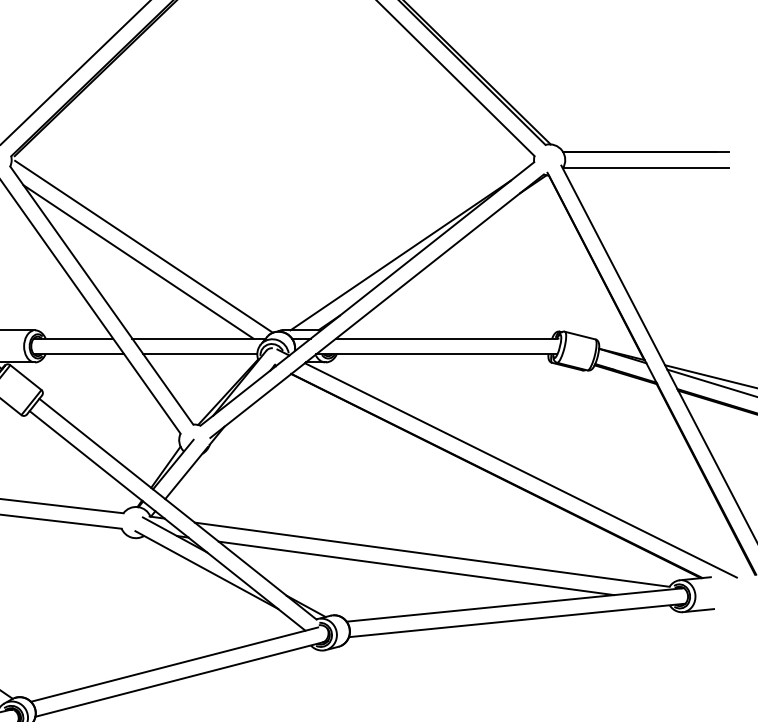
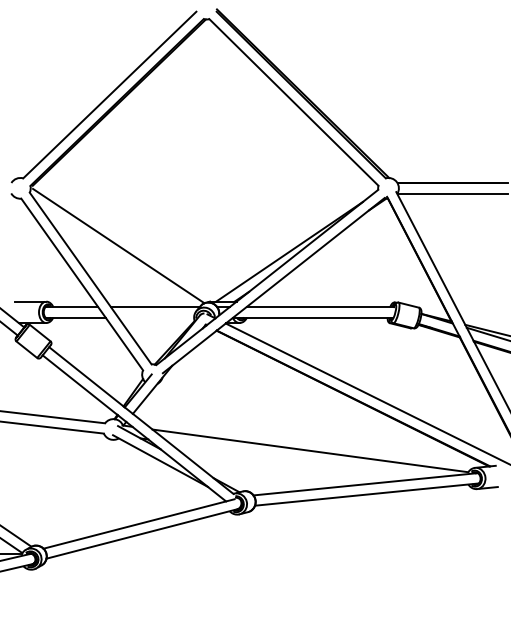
line: (137, 262) -> (114, 256), removed
line: (200, 354) -> (156, 317), removed
line: (415, 567) -> (299, 459), removed

